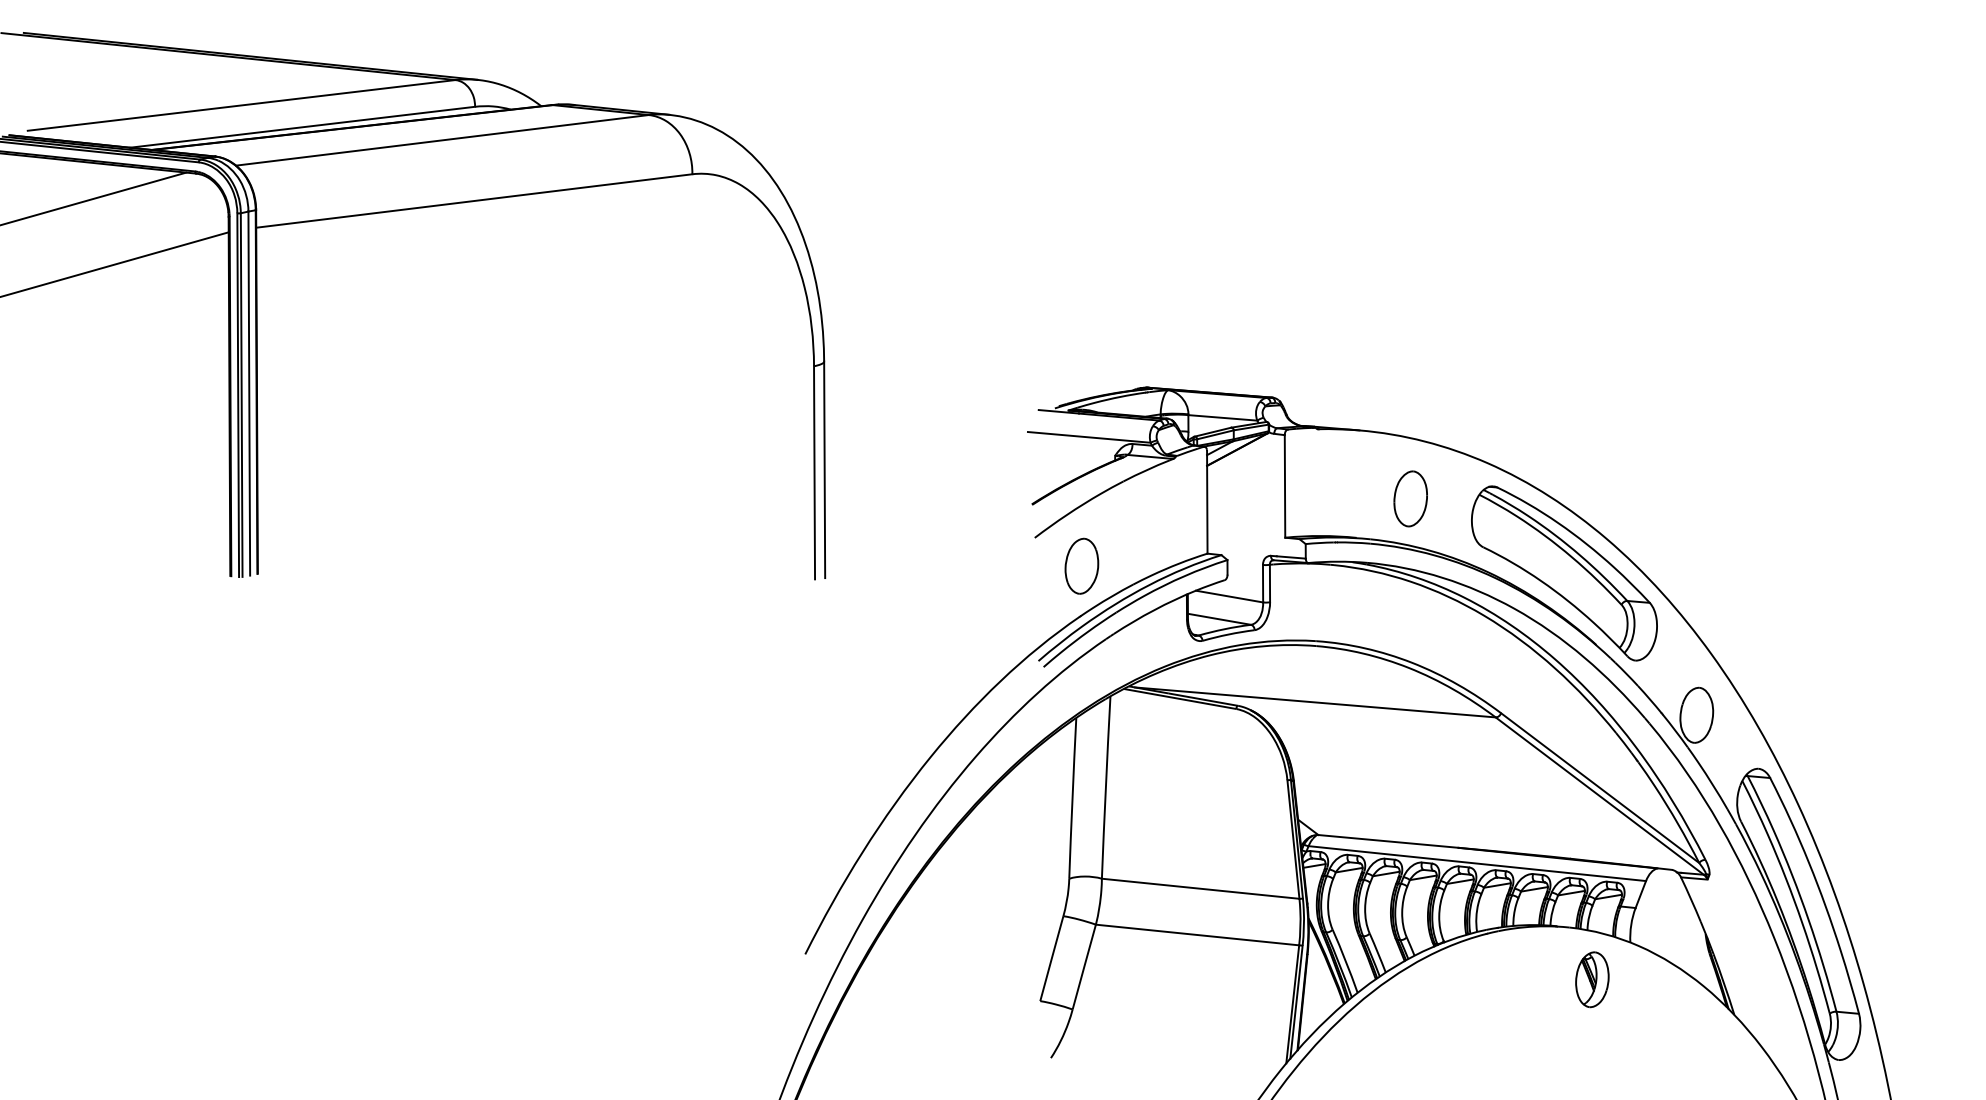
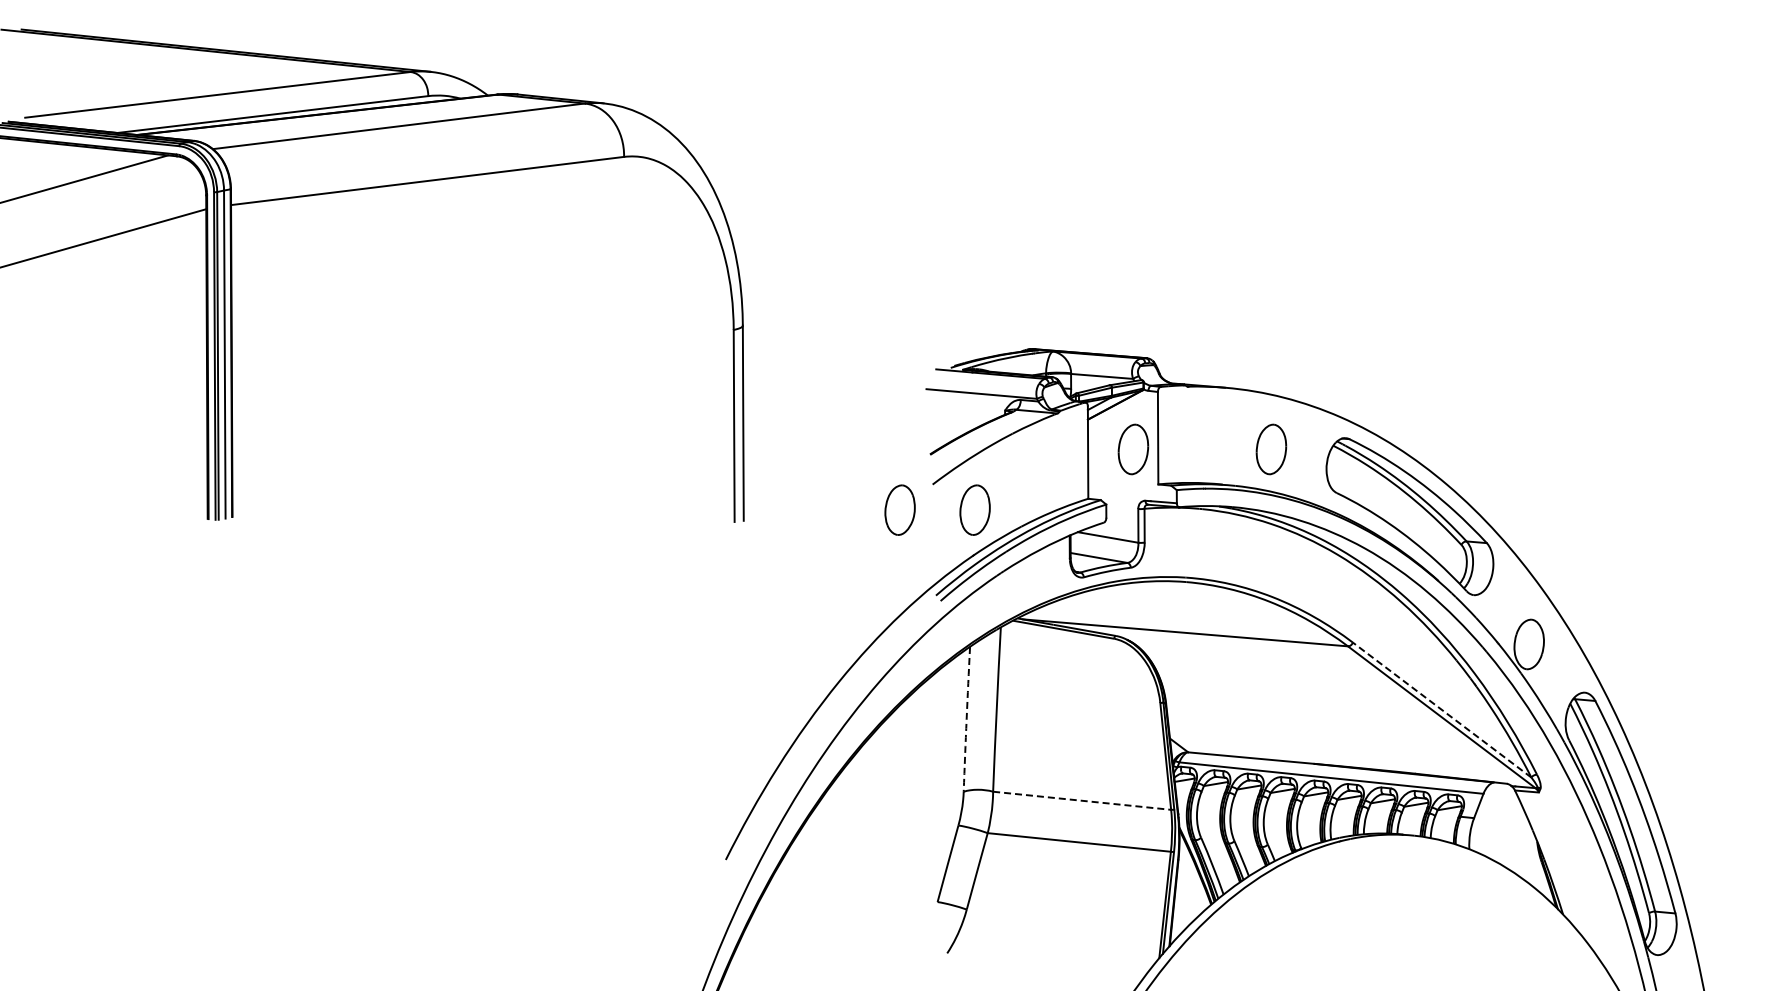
part: (1257, 498) -> (1133, 449), added
part: (997, 565) -> (899, 509), added
line: (1600, 788) -> (1442, 710), solid -> dashed
arc: (1072, 798) -> (966, 719), solid -> dashed
line: (1201, 888) -> (1082, 800), solid -> dashed
part: (1591, 979) -> (1434, 882), removed

